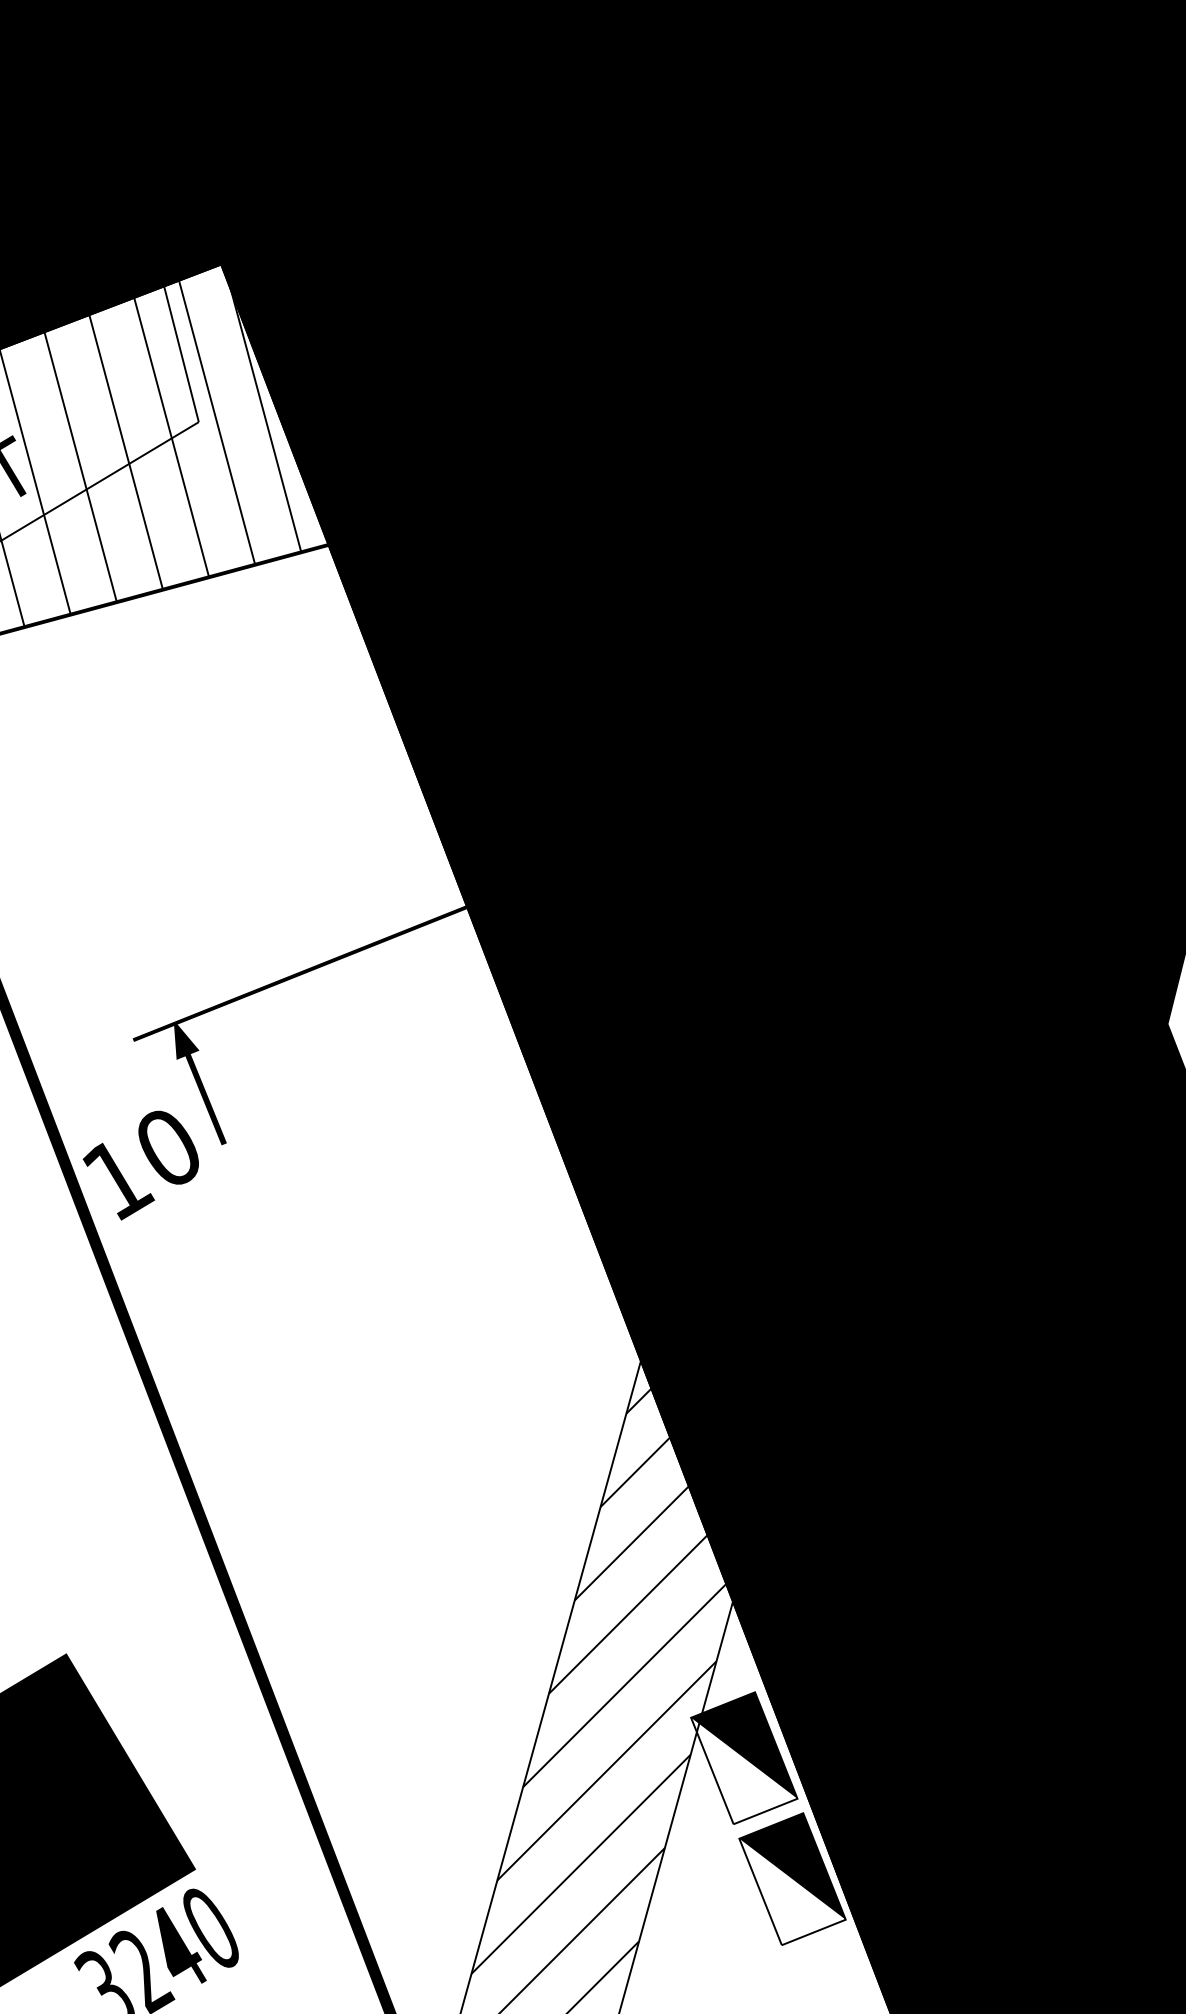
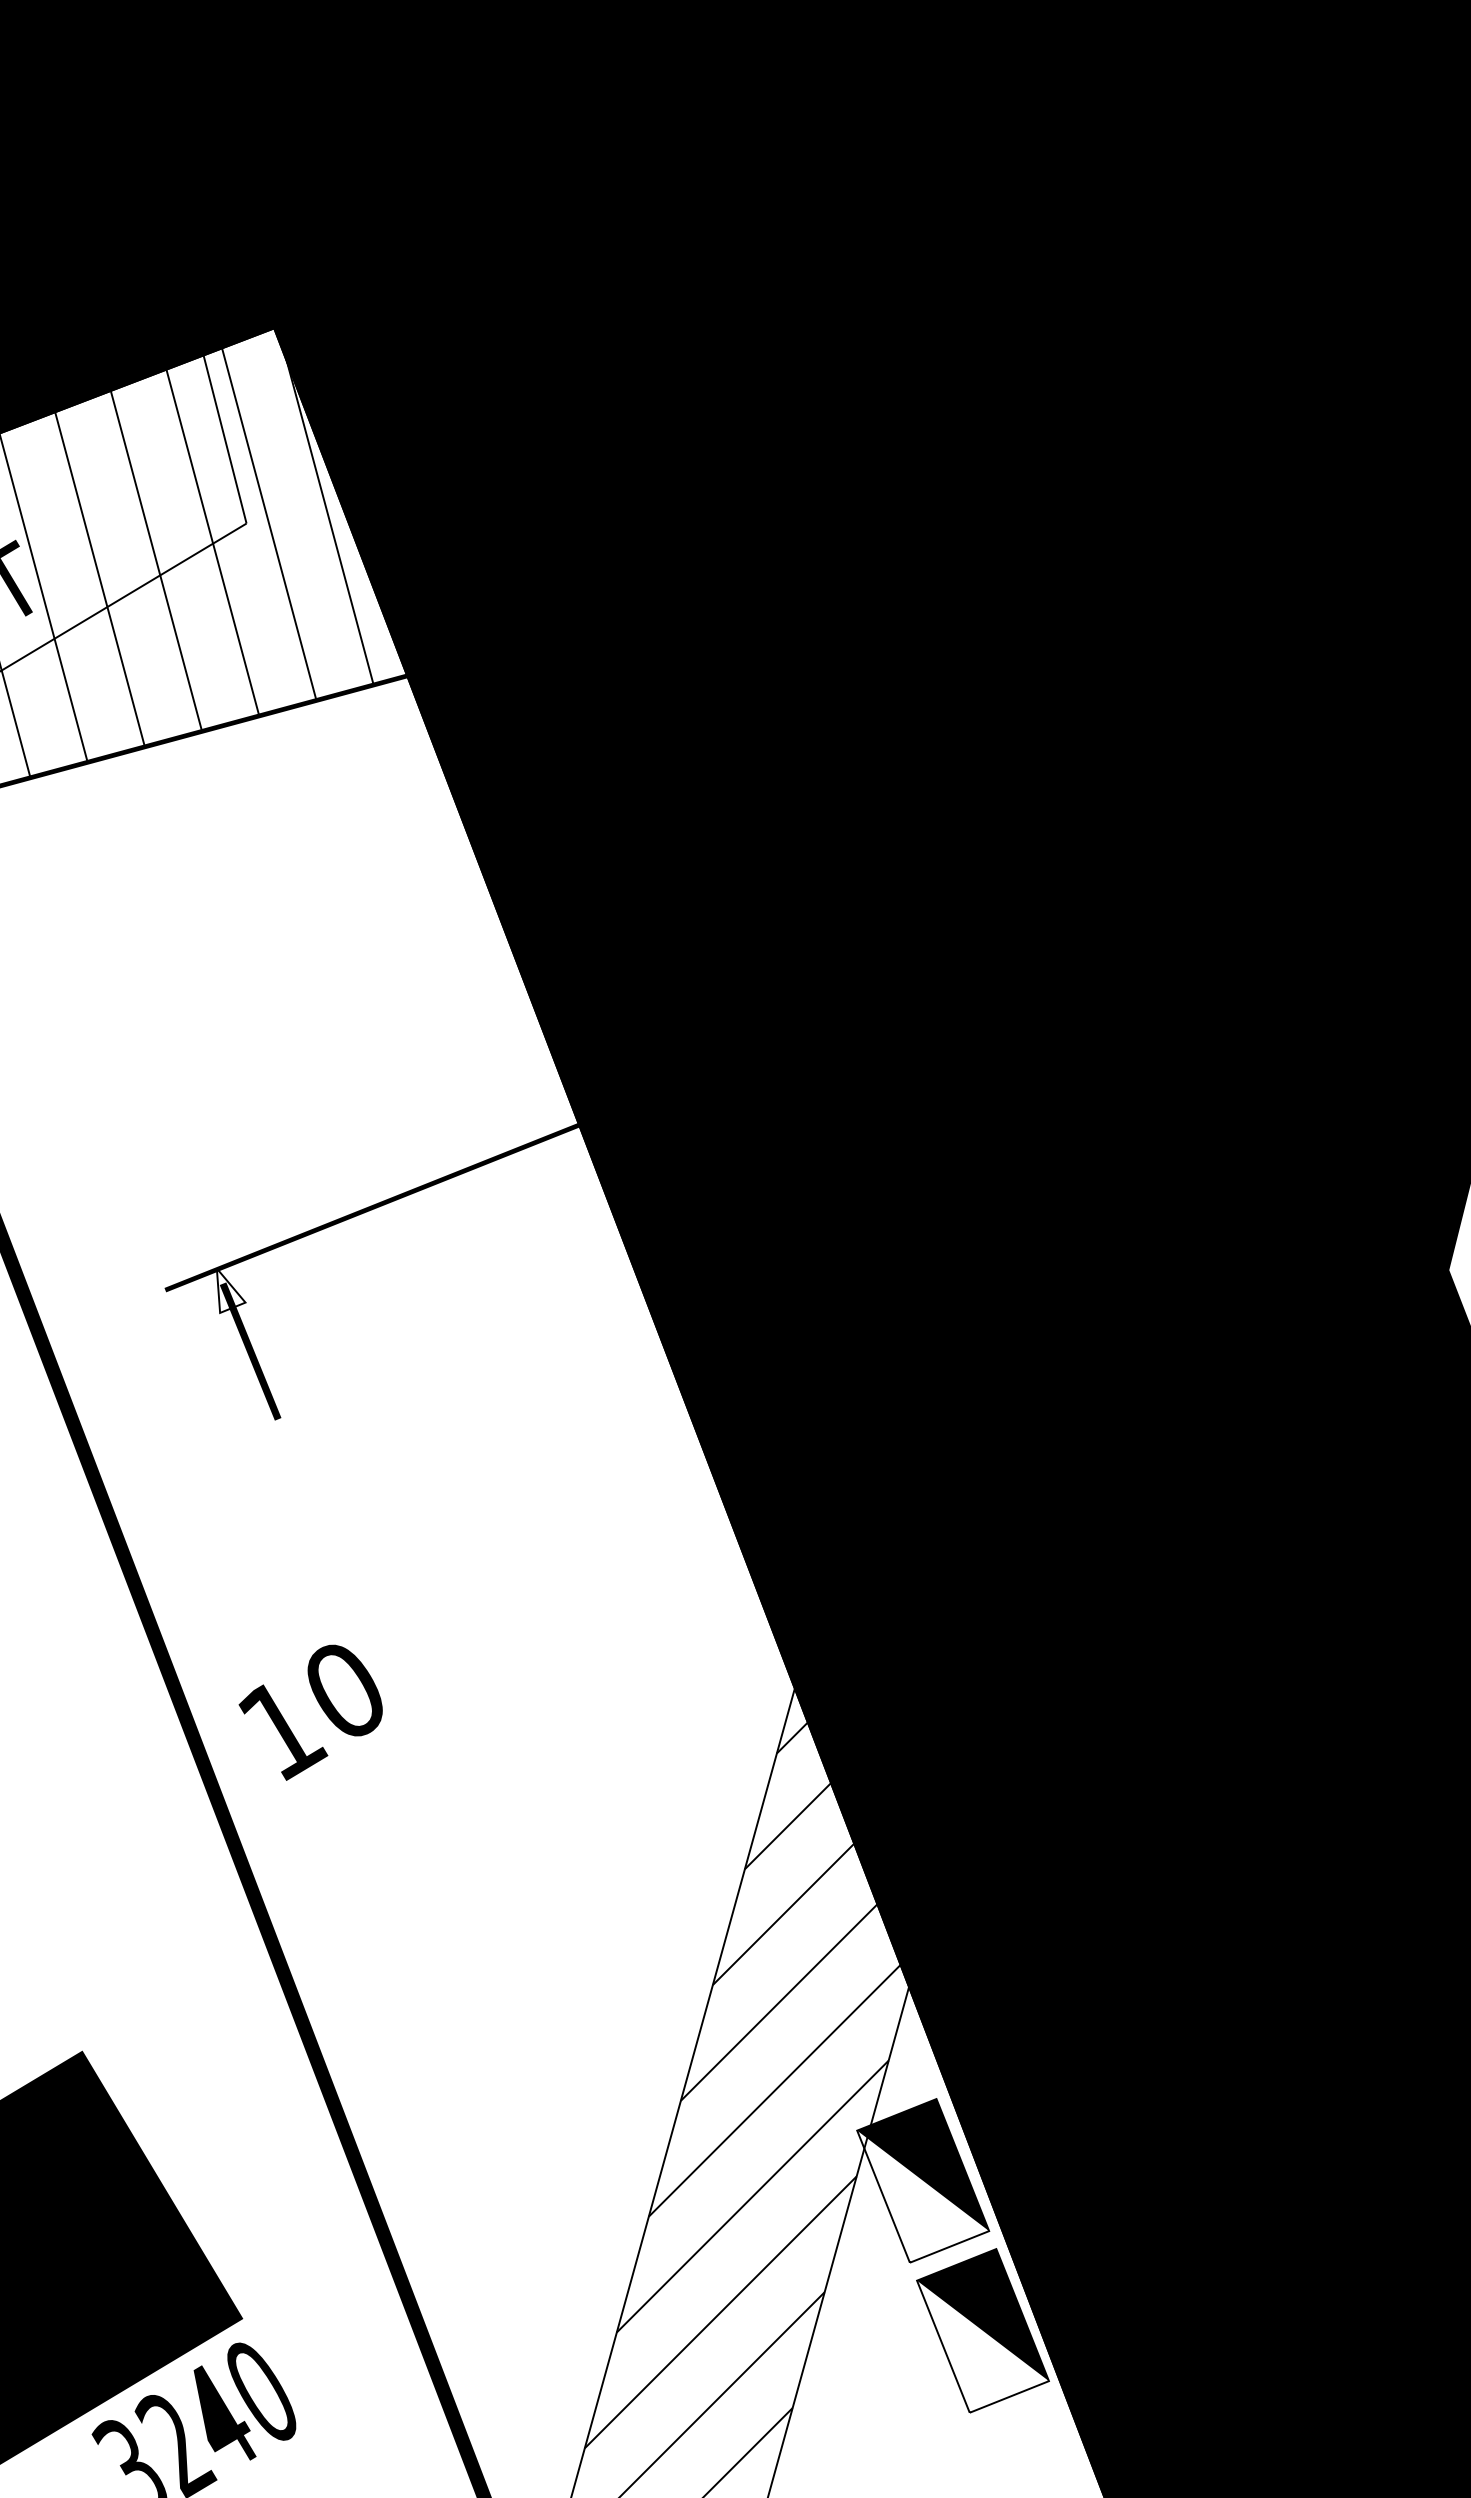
fill: (185, 1040) -> (230, 1290), removed
text: (140, 1165) -> (310, 1712), moved

